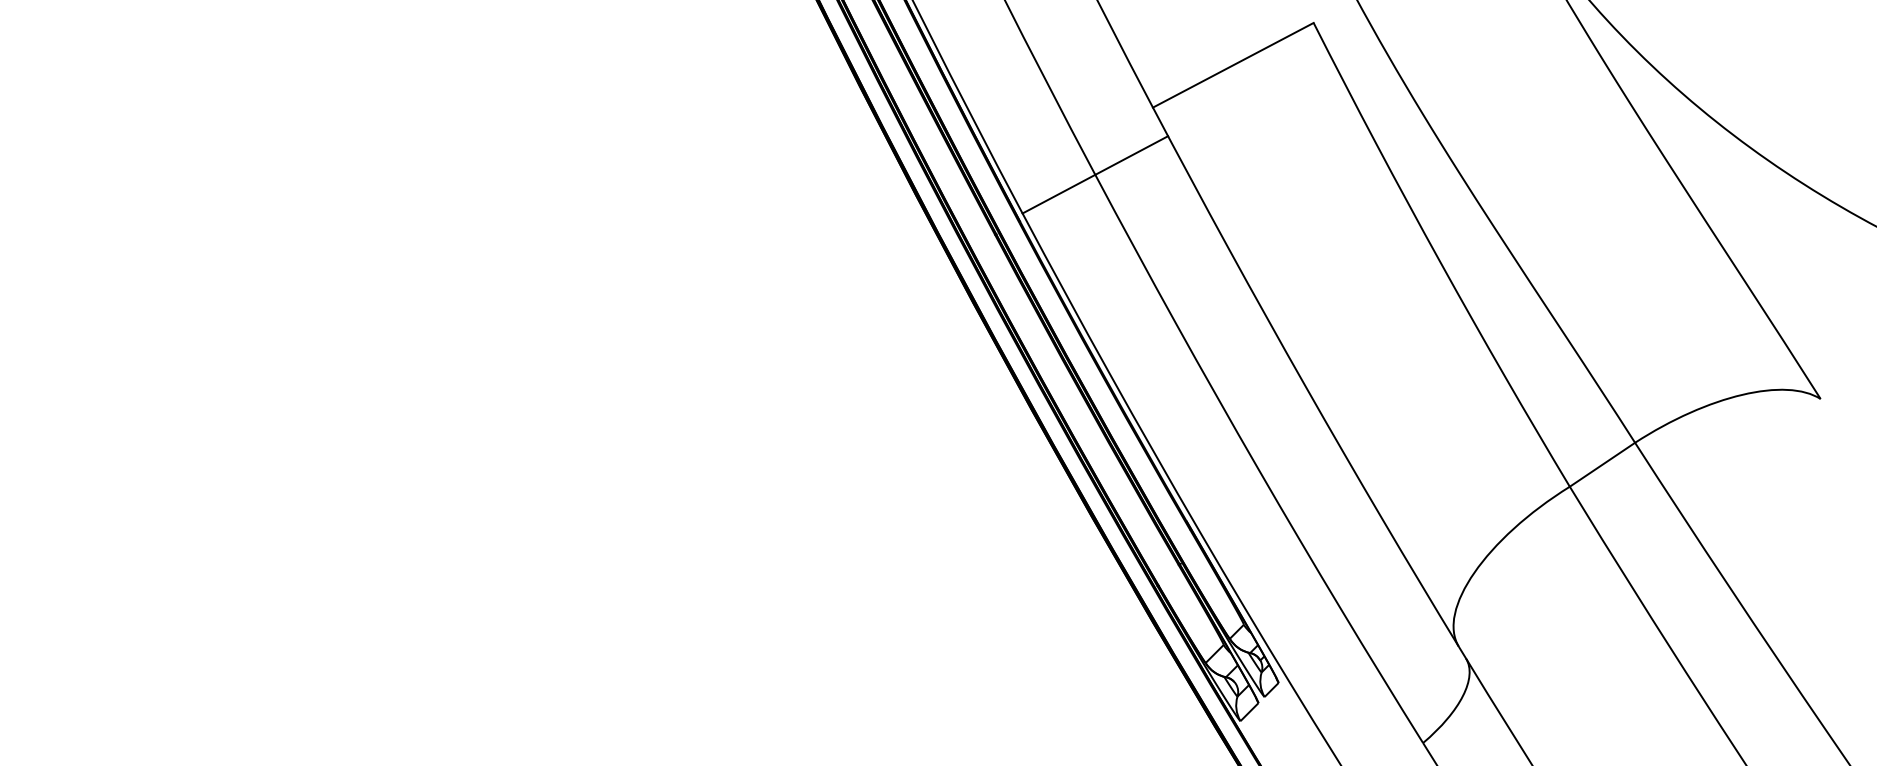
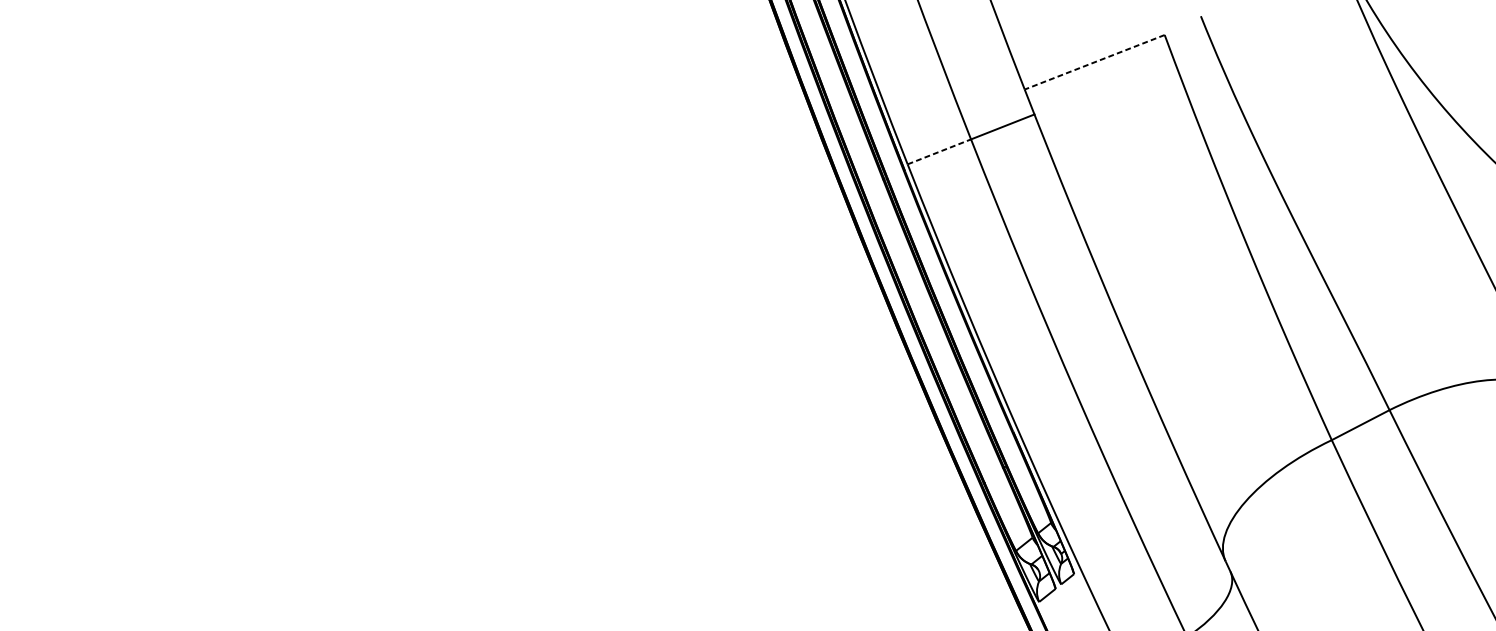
line: (1233, 65) -> (1094, 62), solid -> dashed
line: (1059, 193) -> (939, 151), solid -> dashed

